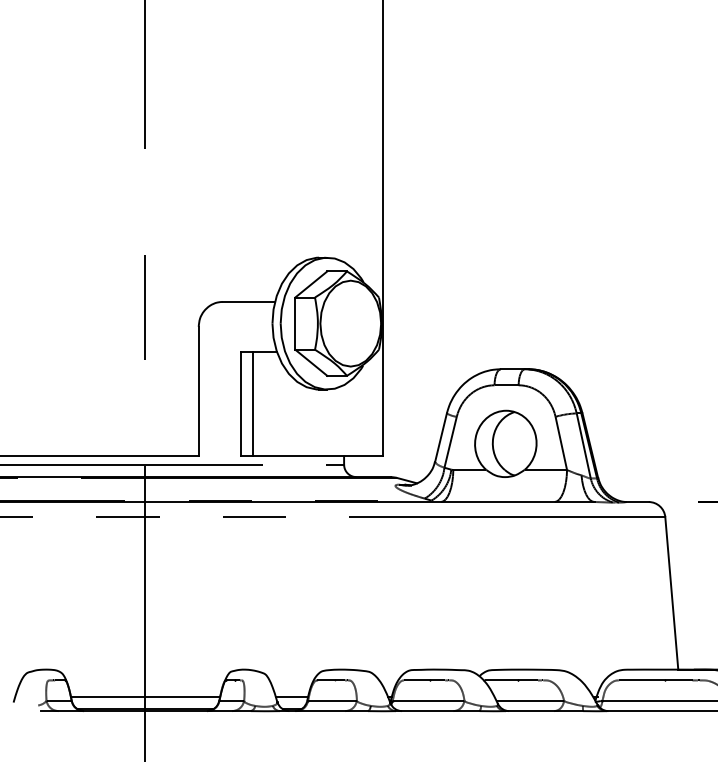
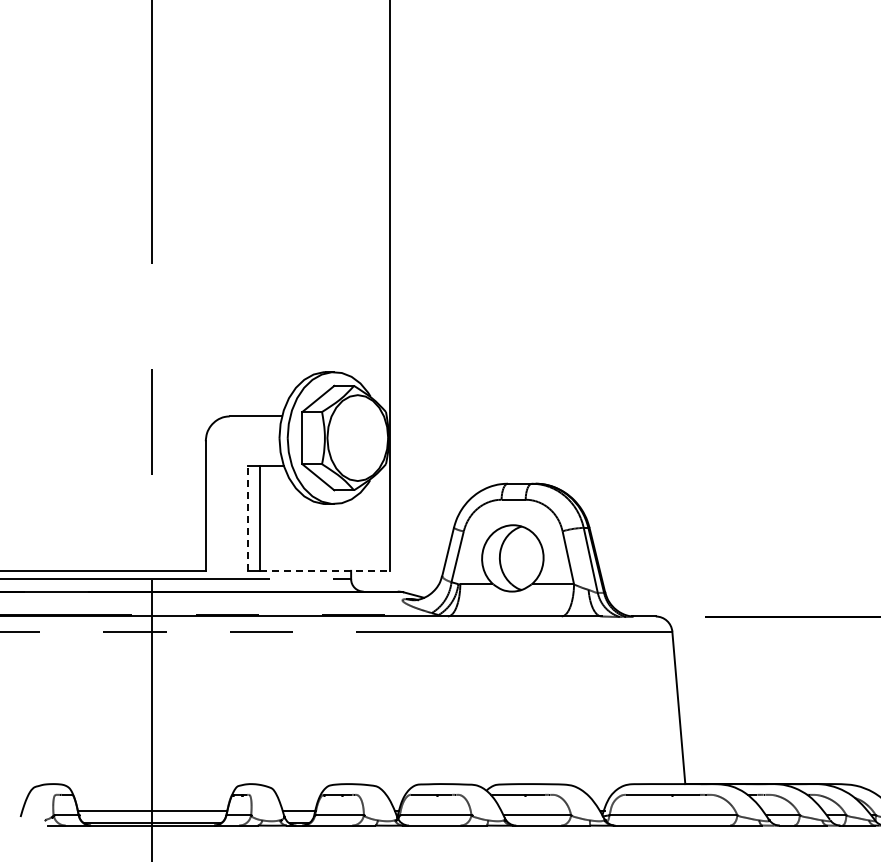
line: (241, 404) -> (248, 518), solid -> dashed
line: (318, 456) -> (325, 570), solid -> dashed

